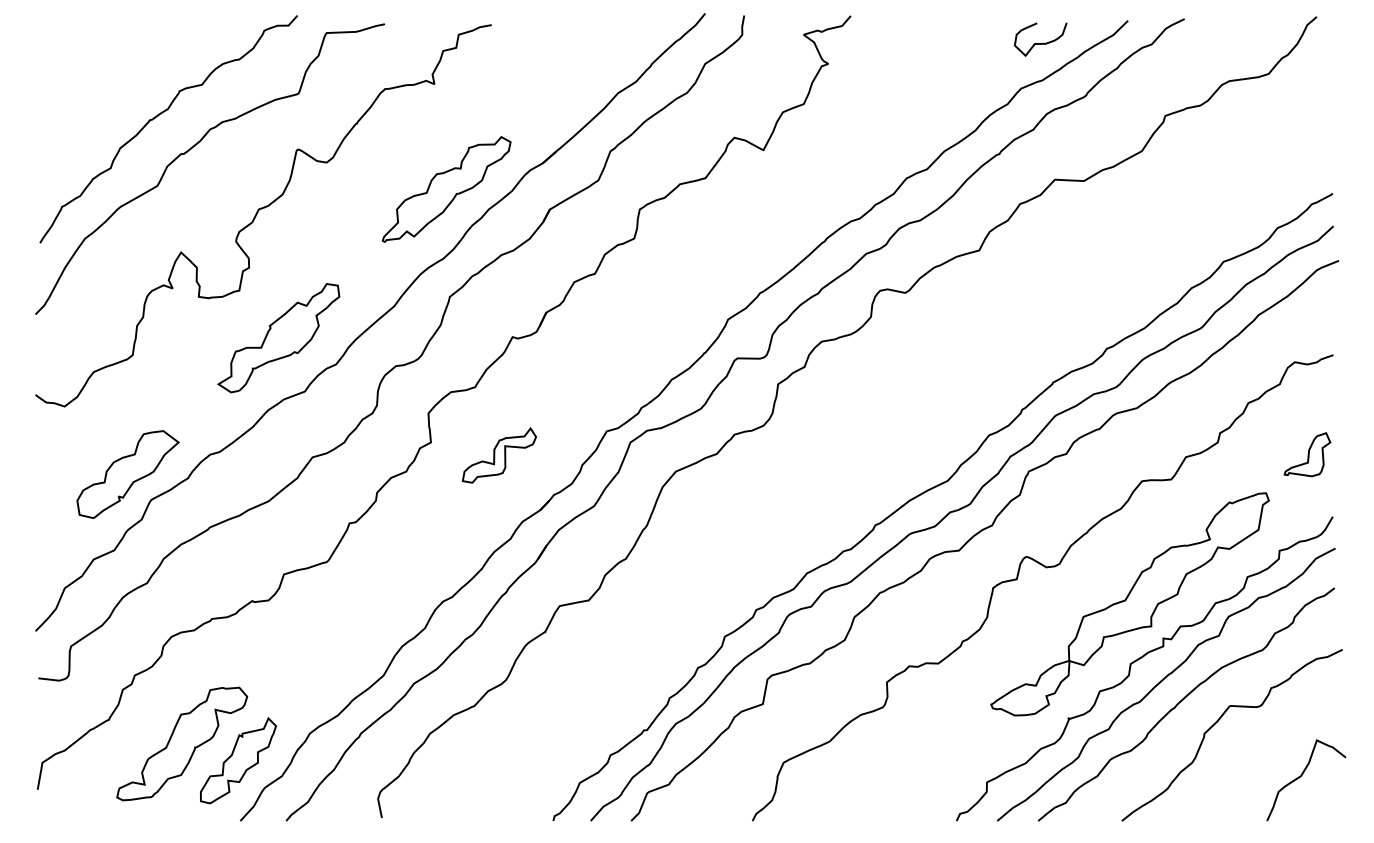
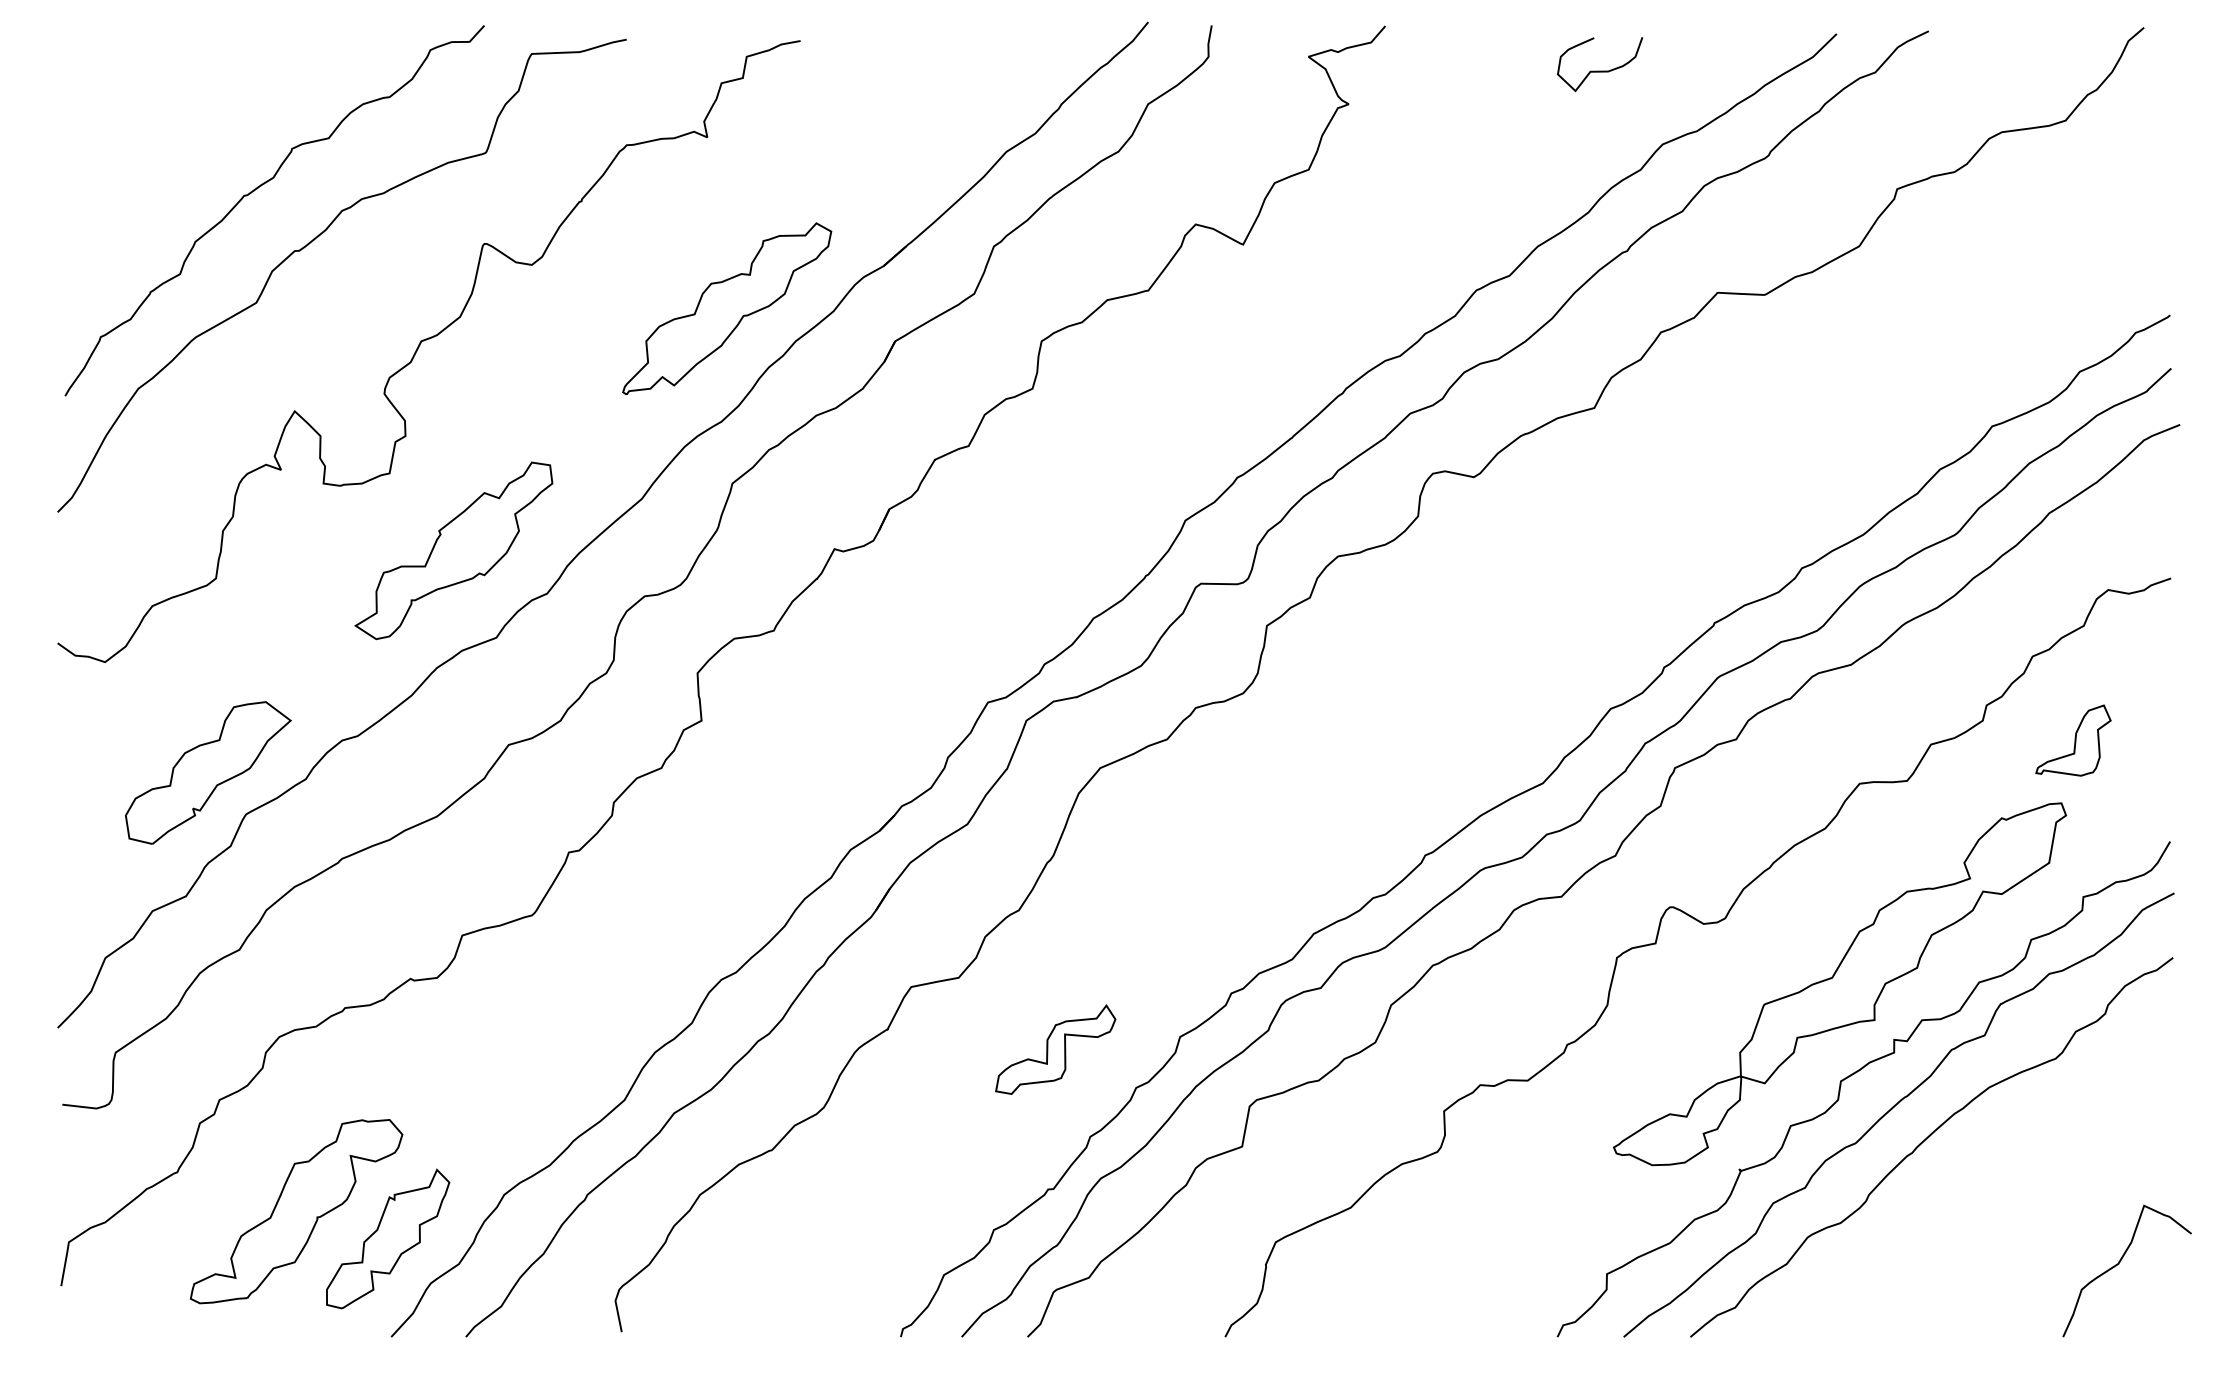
curve: (1040, 43) -> (1599, 71), moved
part: (1307, 454) -> (2073, 740), moved
part: (498, 455) -> (1054, 1049), moved
curve: (1218, 721) -> (1983, 1174), removed

